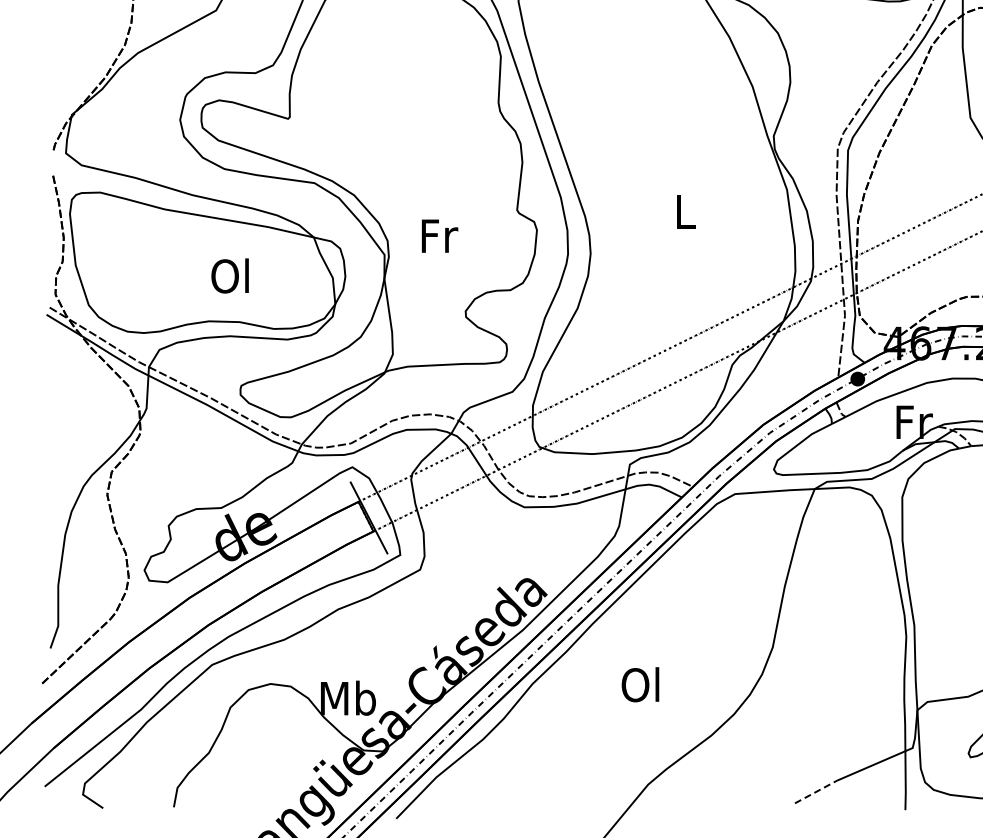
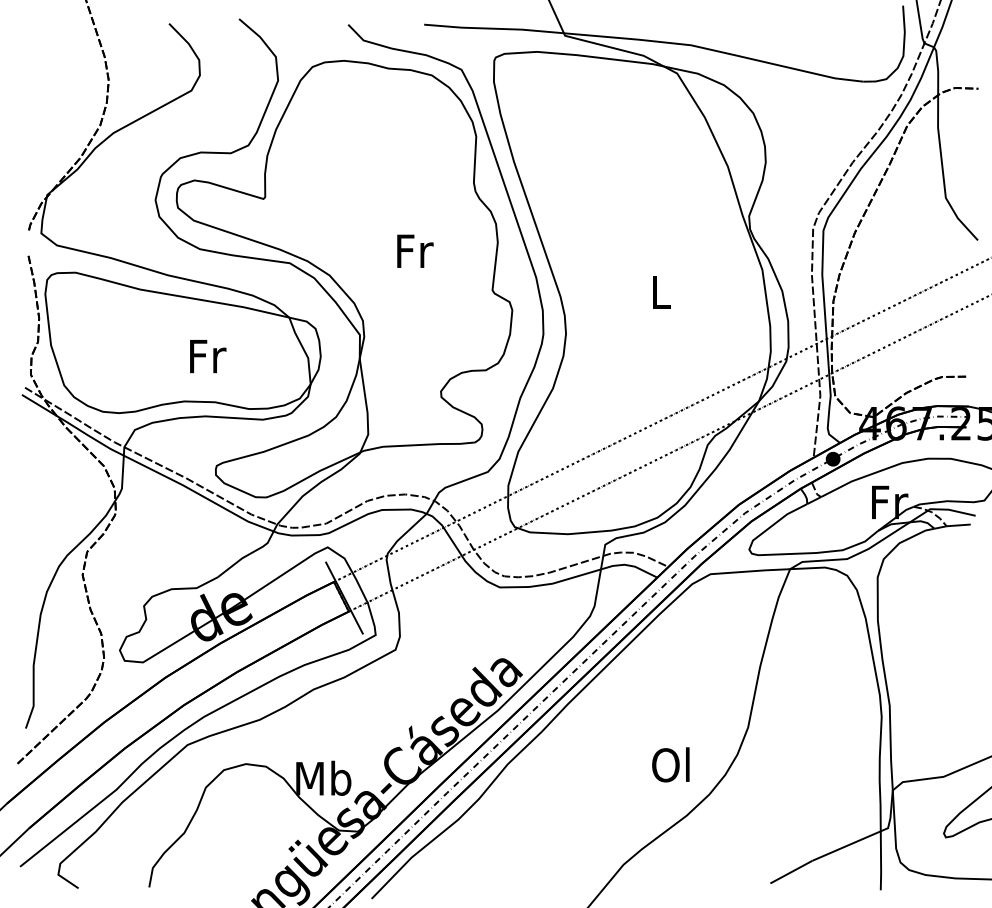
text: (440, 235) -> (415, 250), moved
text: (231, 275) -> (206, 355), Ol -> Fr
text: (640, 684) -> (670, 764), moved
line: (816, 792) -> (791, 872), dashed -> solid

